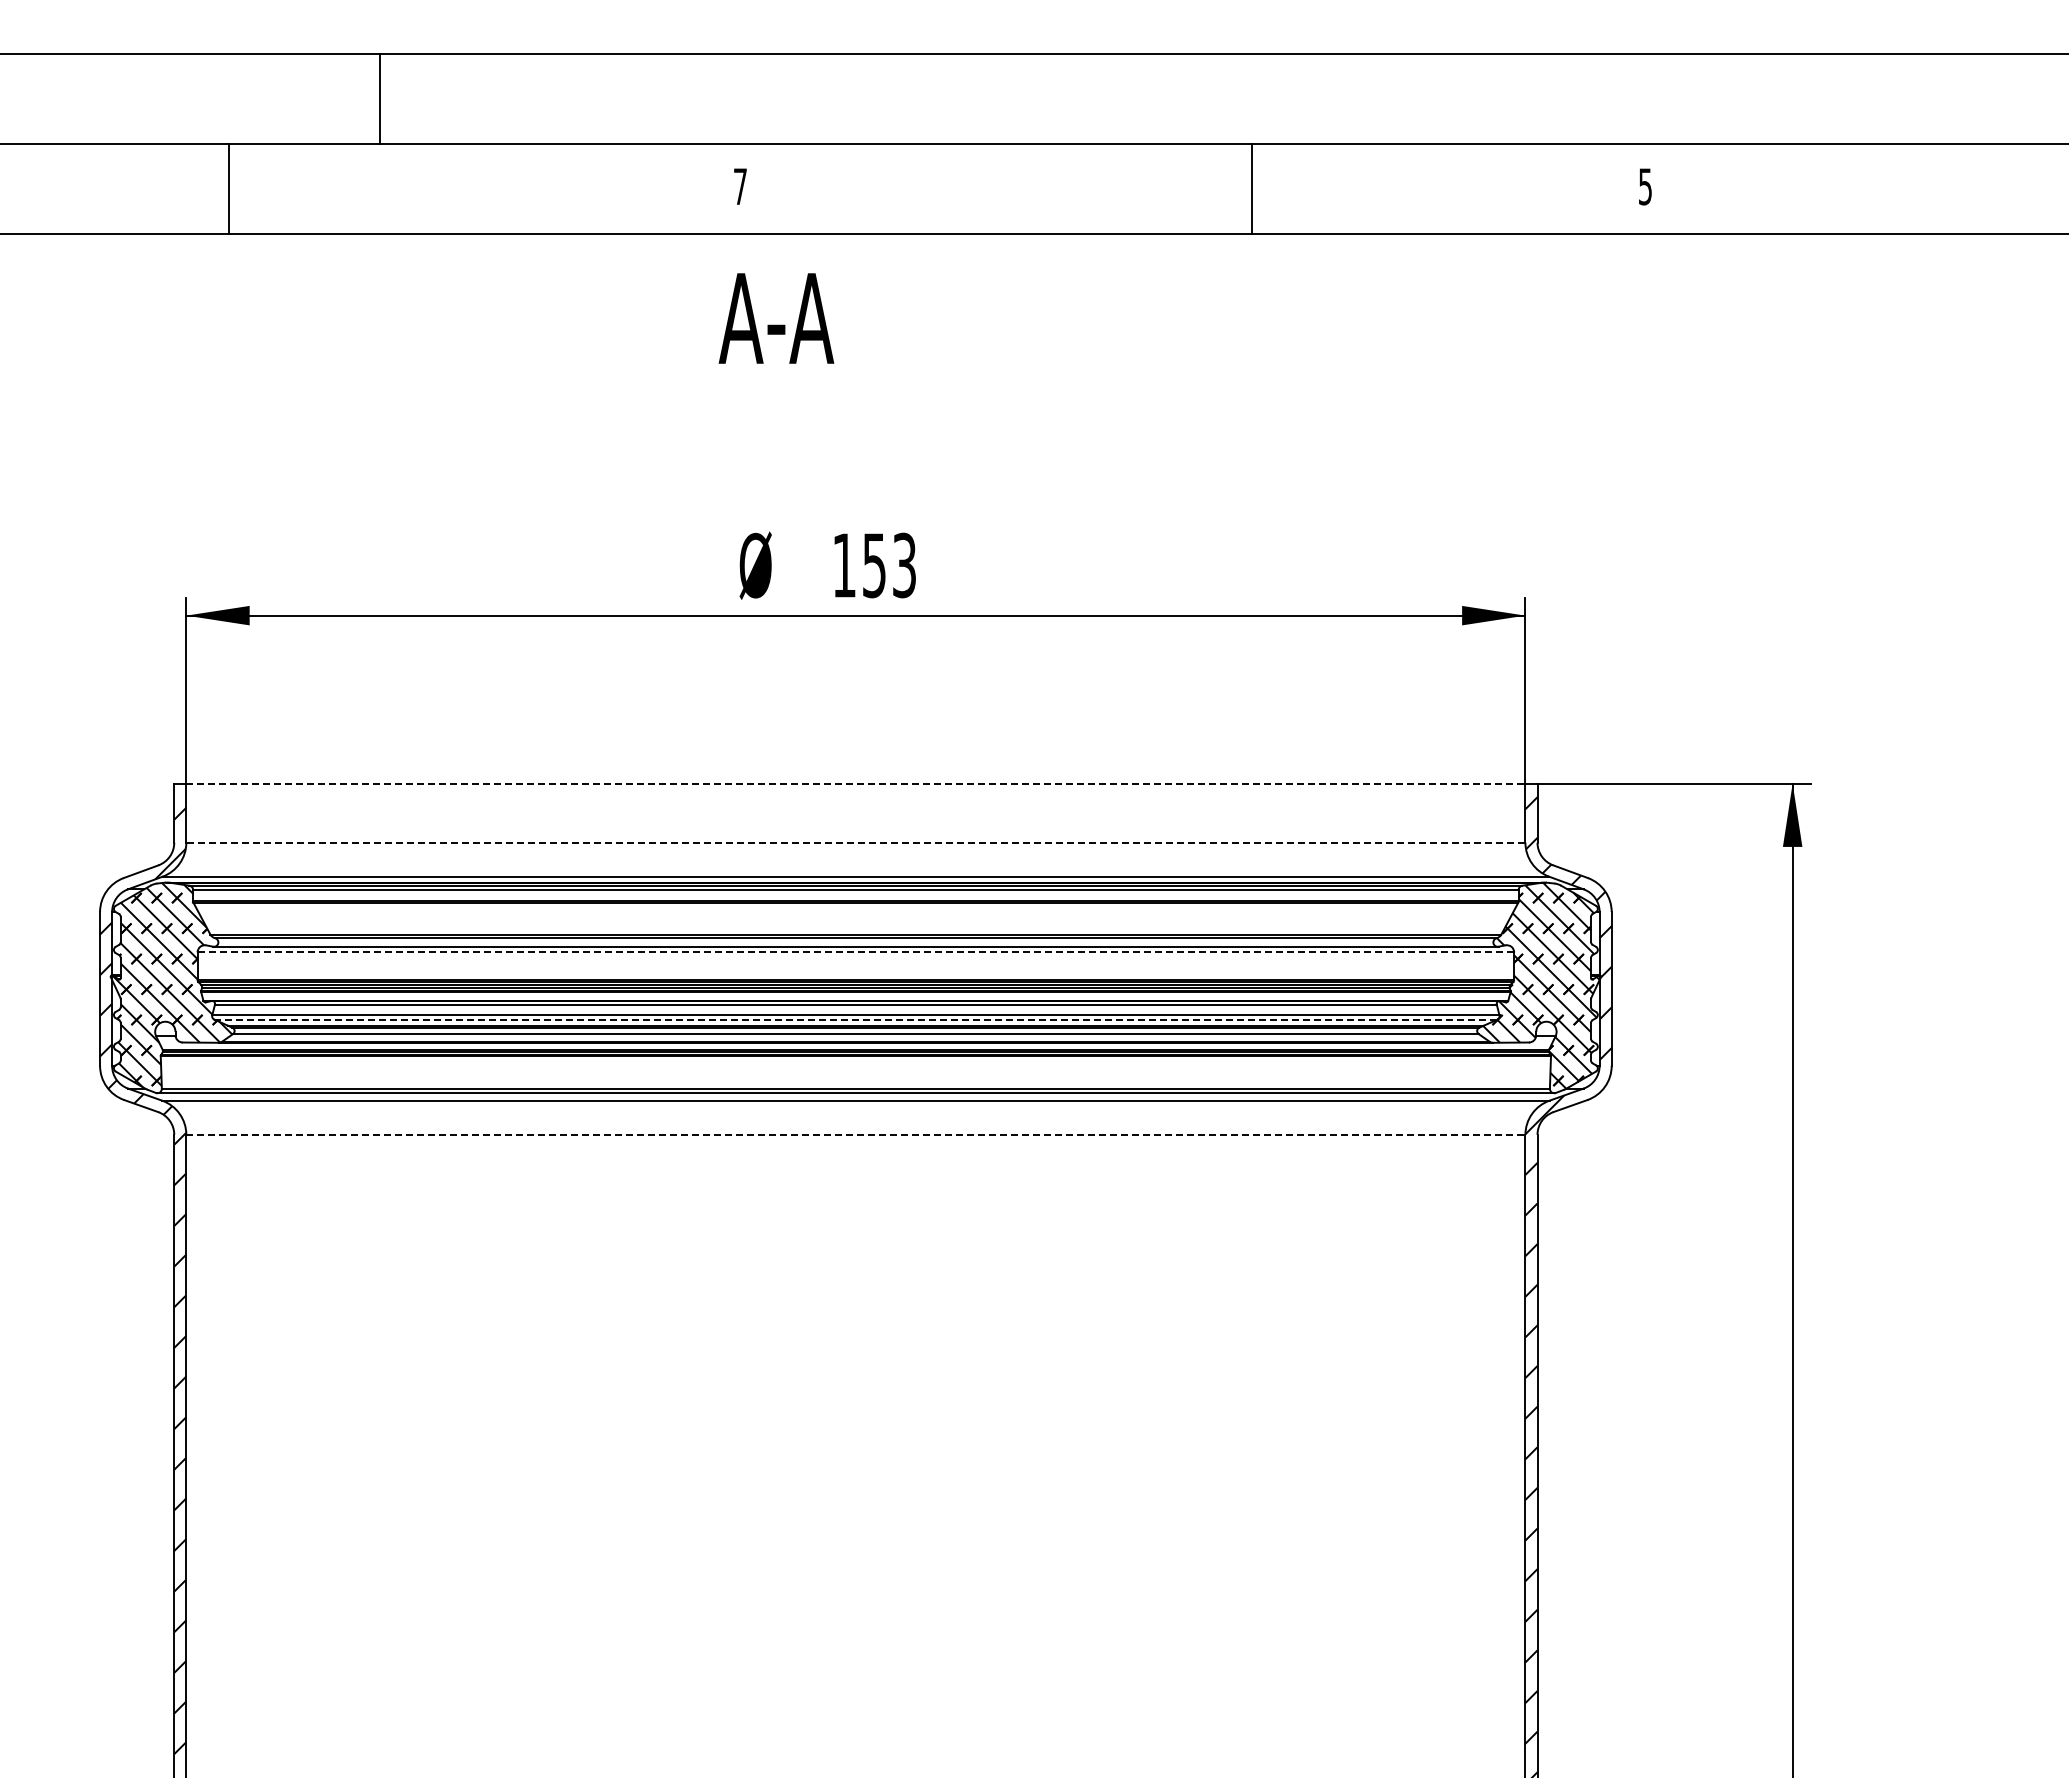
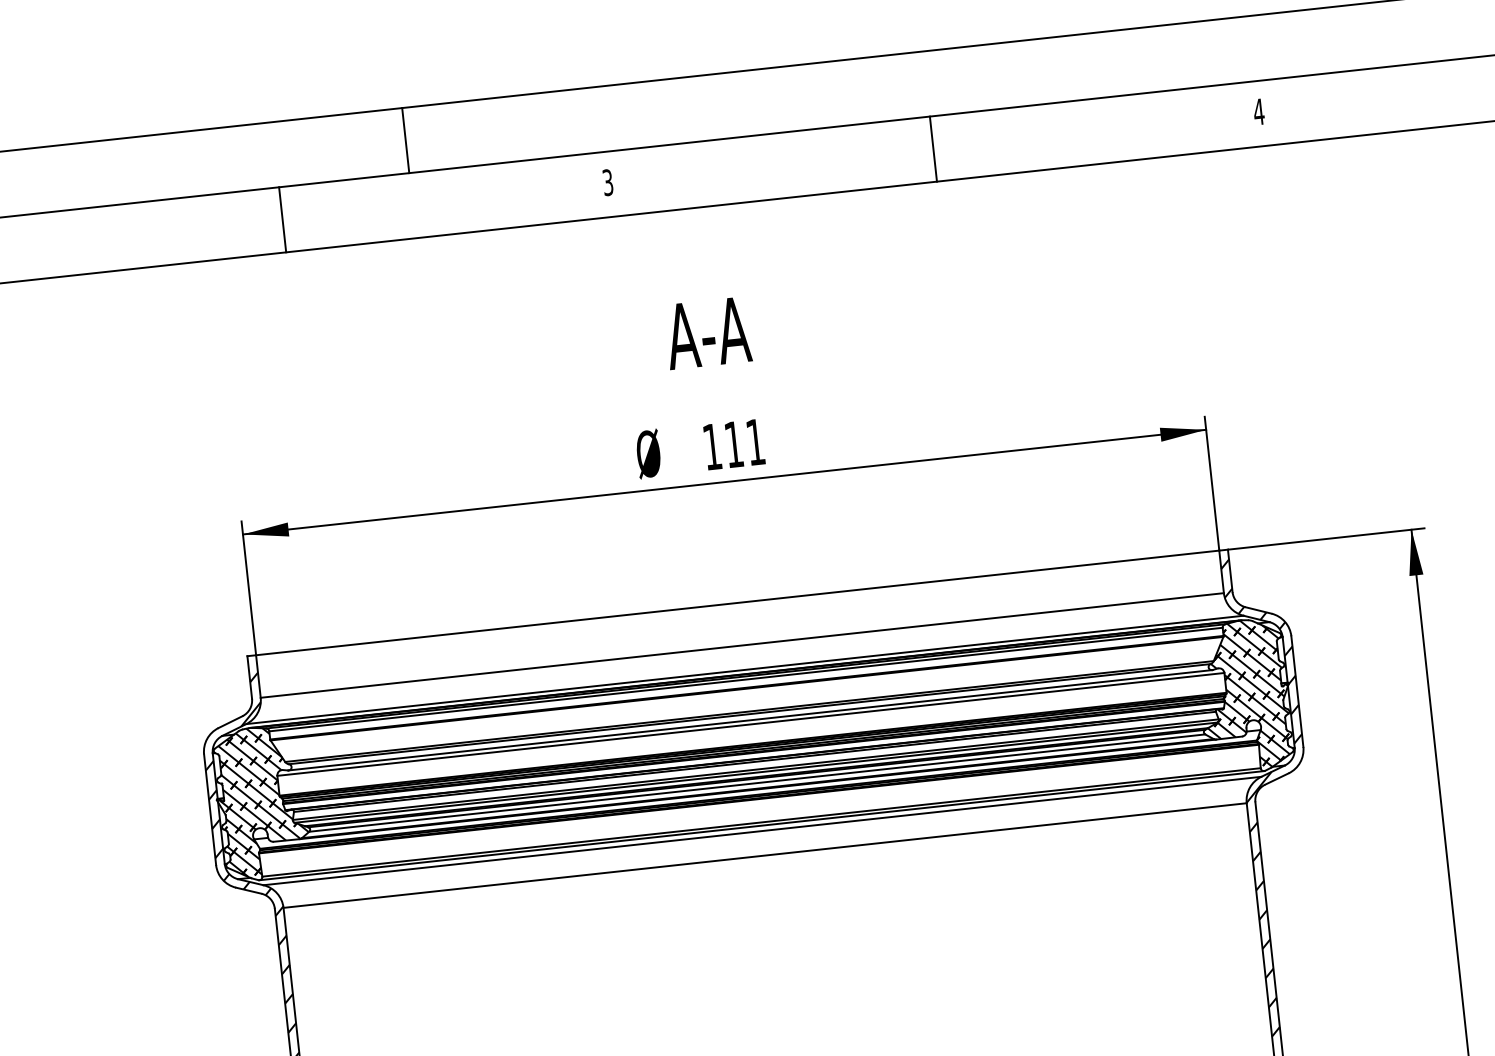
line: (379, 98) -> (405, 140), moved
text: (740, 186) -> (608, 182), 7 -> 3
text: (1645, 186) -> (1258, 111), 5 -> 4
line: (228, 188) -> (282, 219), moved
line: (1251, 188) -> (933, 148), moved
text: (776, 318) -> (708, 333), moved
text: (889, 565) -> (744, 443), 153 -> 111
line: (855, 783) -> (737, 602), dashed -> solid
line: (855, 842) -> (742, 645), dashed -> solid
line: (855, 952) -> (750, 724), dashed -> solid
line: (855, 1019) -> (755, 772), dashed -> solid
line: (855, 1134) -> (764, 855), dashed -> solid

